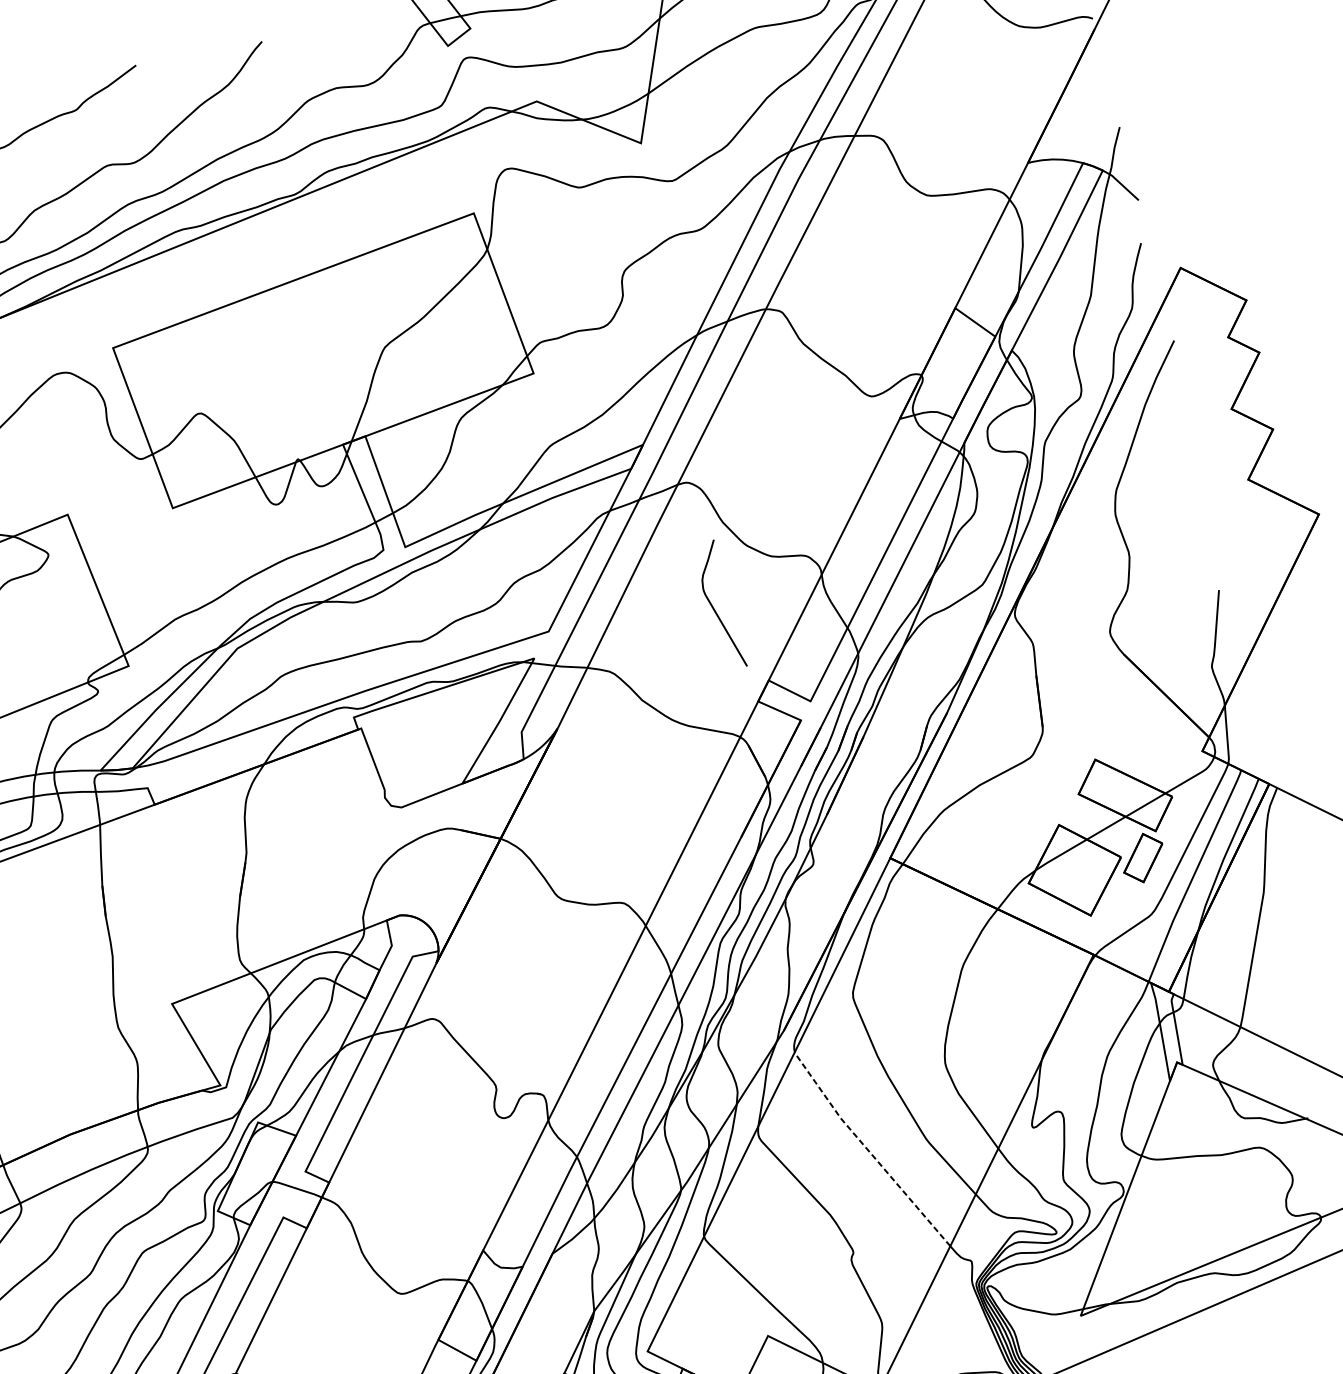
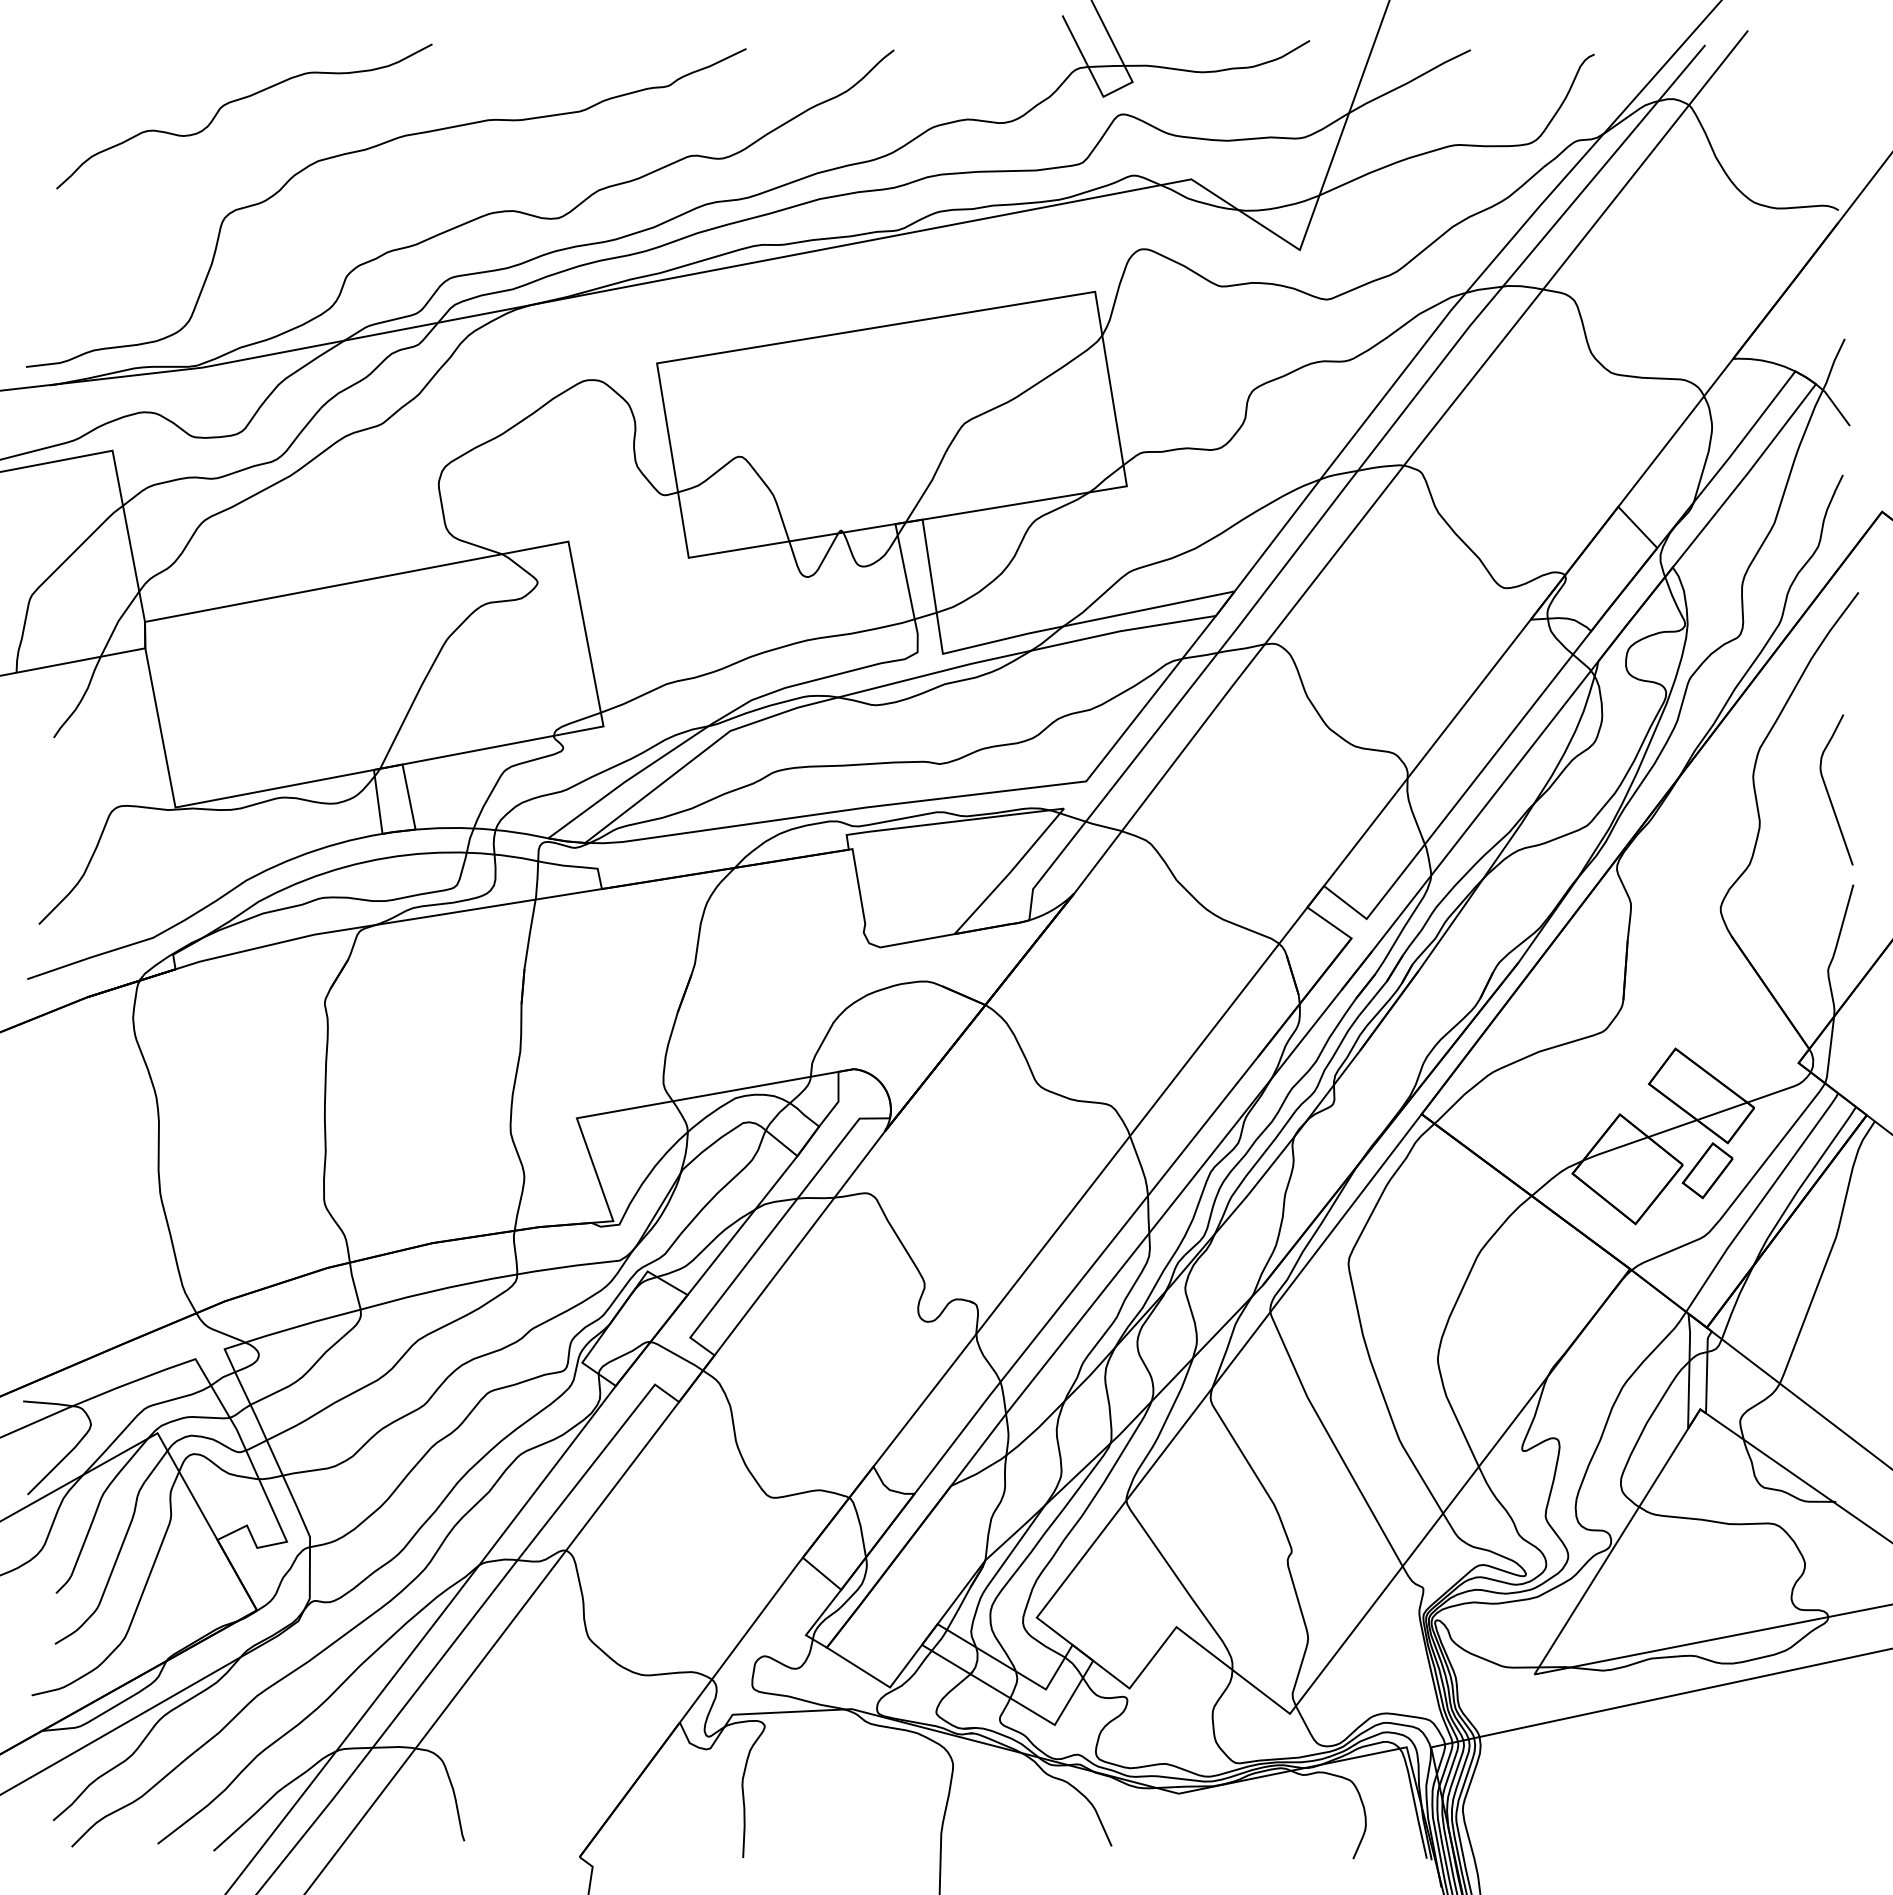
curve: (714, 607) -> (1828, 791), moved
line: (868, 1150) -> (1331, 1439), dashed -> solid

